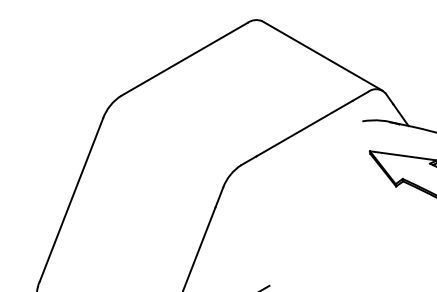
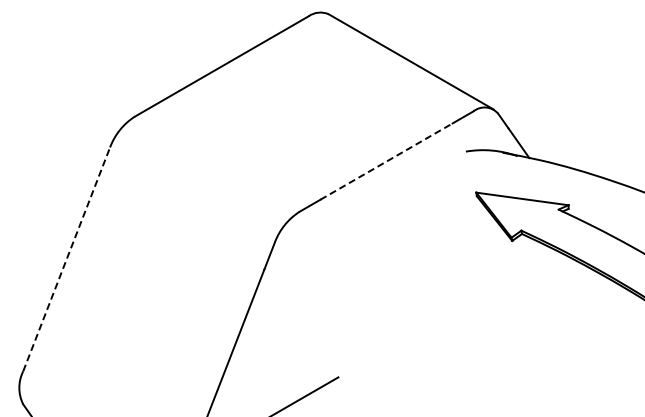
line: (304, 128) -> (386, 161), solid -> dashed
line: (71, 199) -> (66, 258), solid -> dashed

